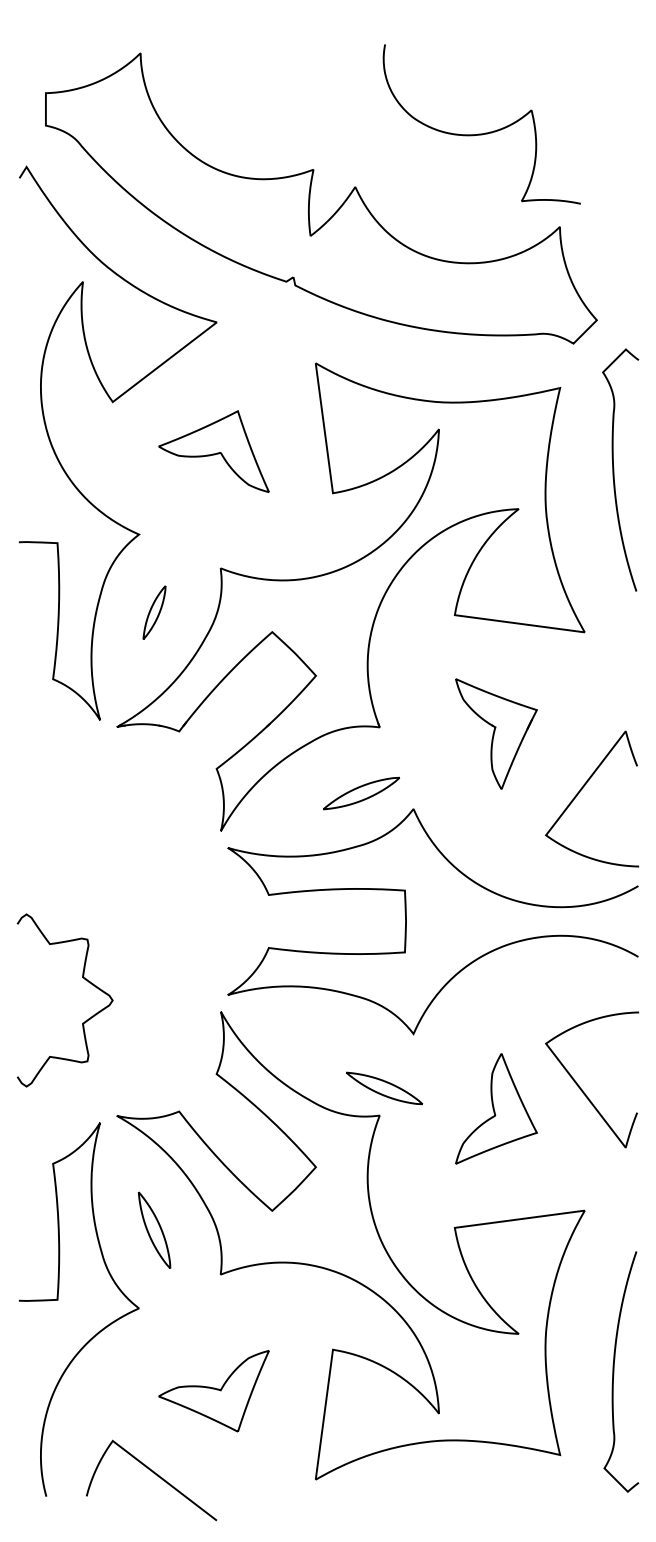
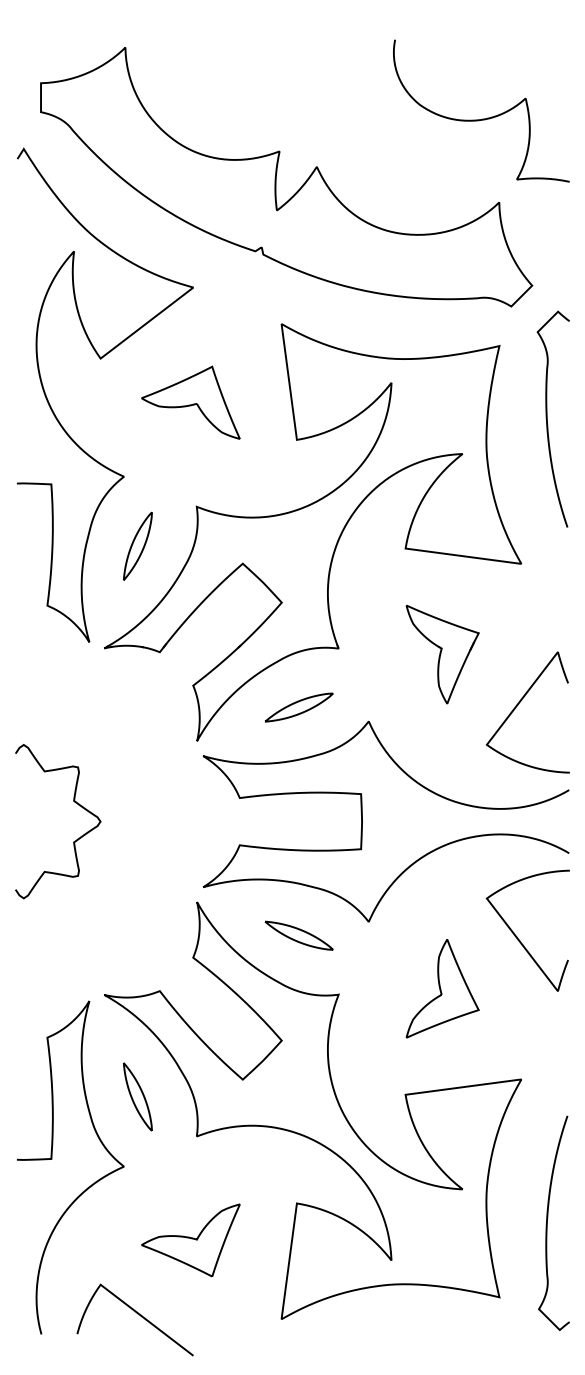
curve: (485, 132) -> (484, 118), moved
part: (154, 612) -> (137, 546), size x1.43
part: (361, 793) -> (299, 707), moved
curve: (84, 979) -> (75, 802), moved
part: (384, 1088) -> (299, 935), moved
curve: (582, 1089) -> (519, 939), moved

